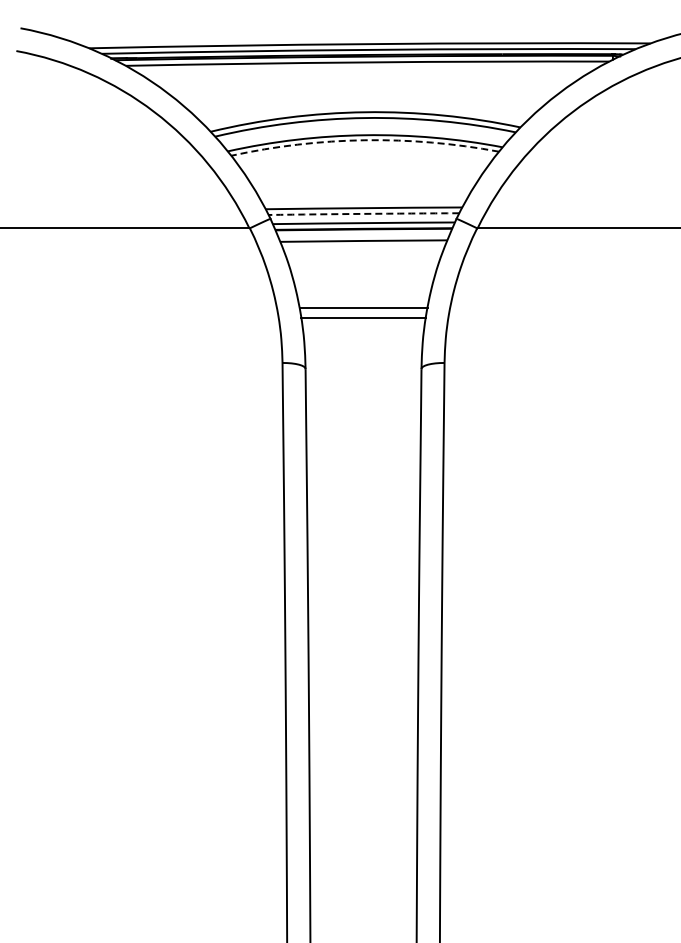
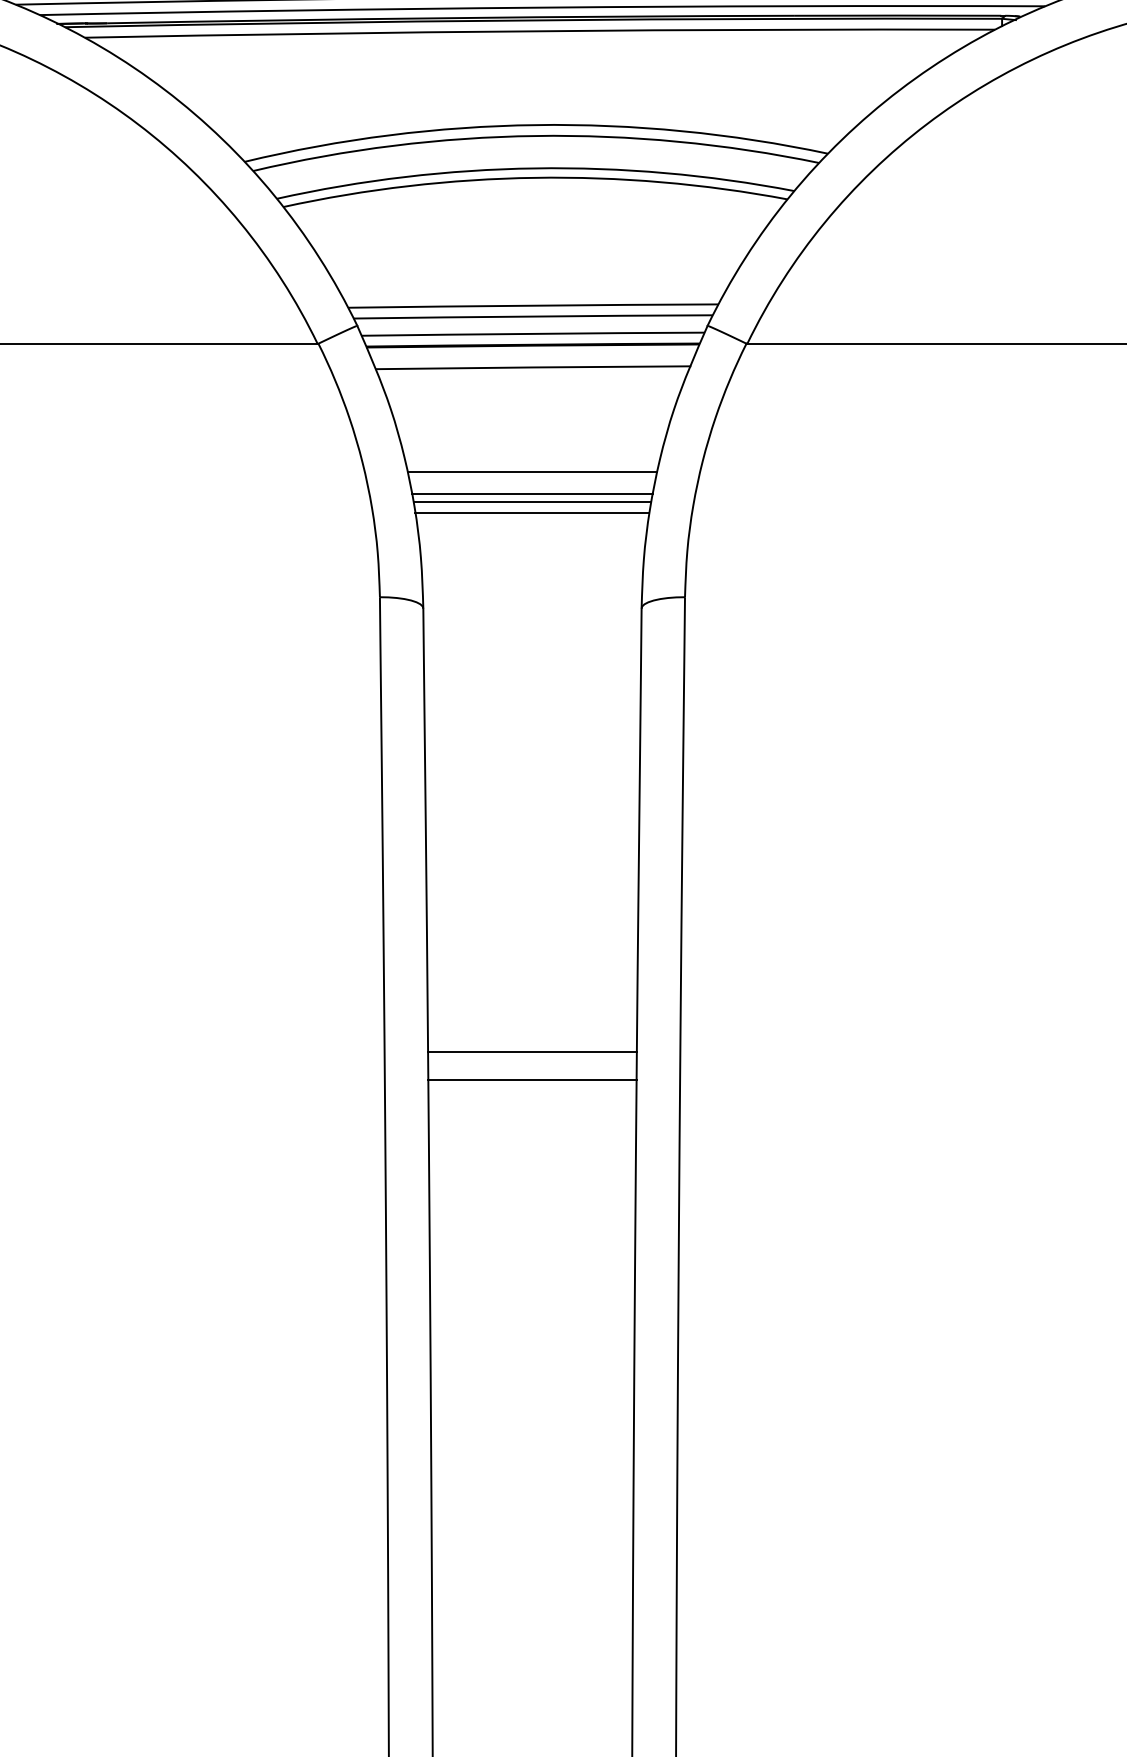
arc: (364, 140) -> (534, 178), dashed -> solid
arc: (363, 213) -> (532, 315), dashed -> solid
line: (363, 296) -> (532, 472), added
line: (363, 312) -> (532, 502), added
line: (363, 604) -> (532, 1052), added
line: (363, 619) -> (532, 1080), added

